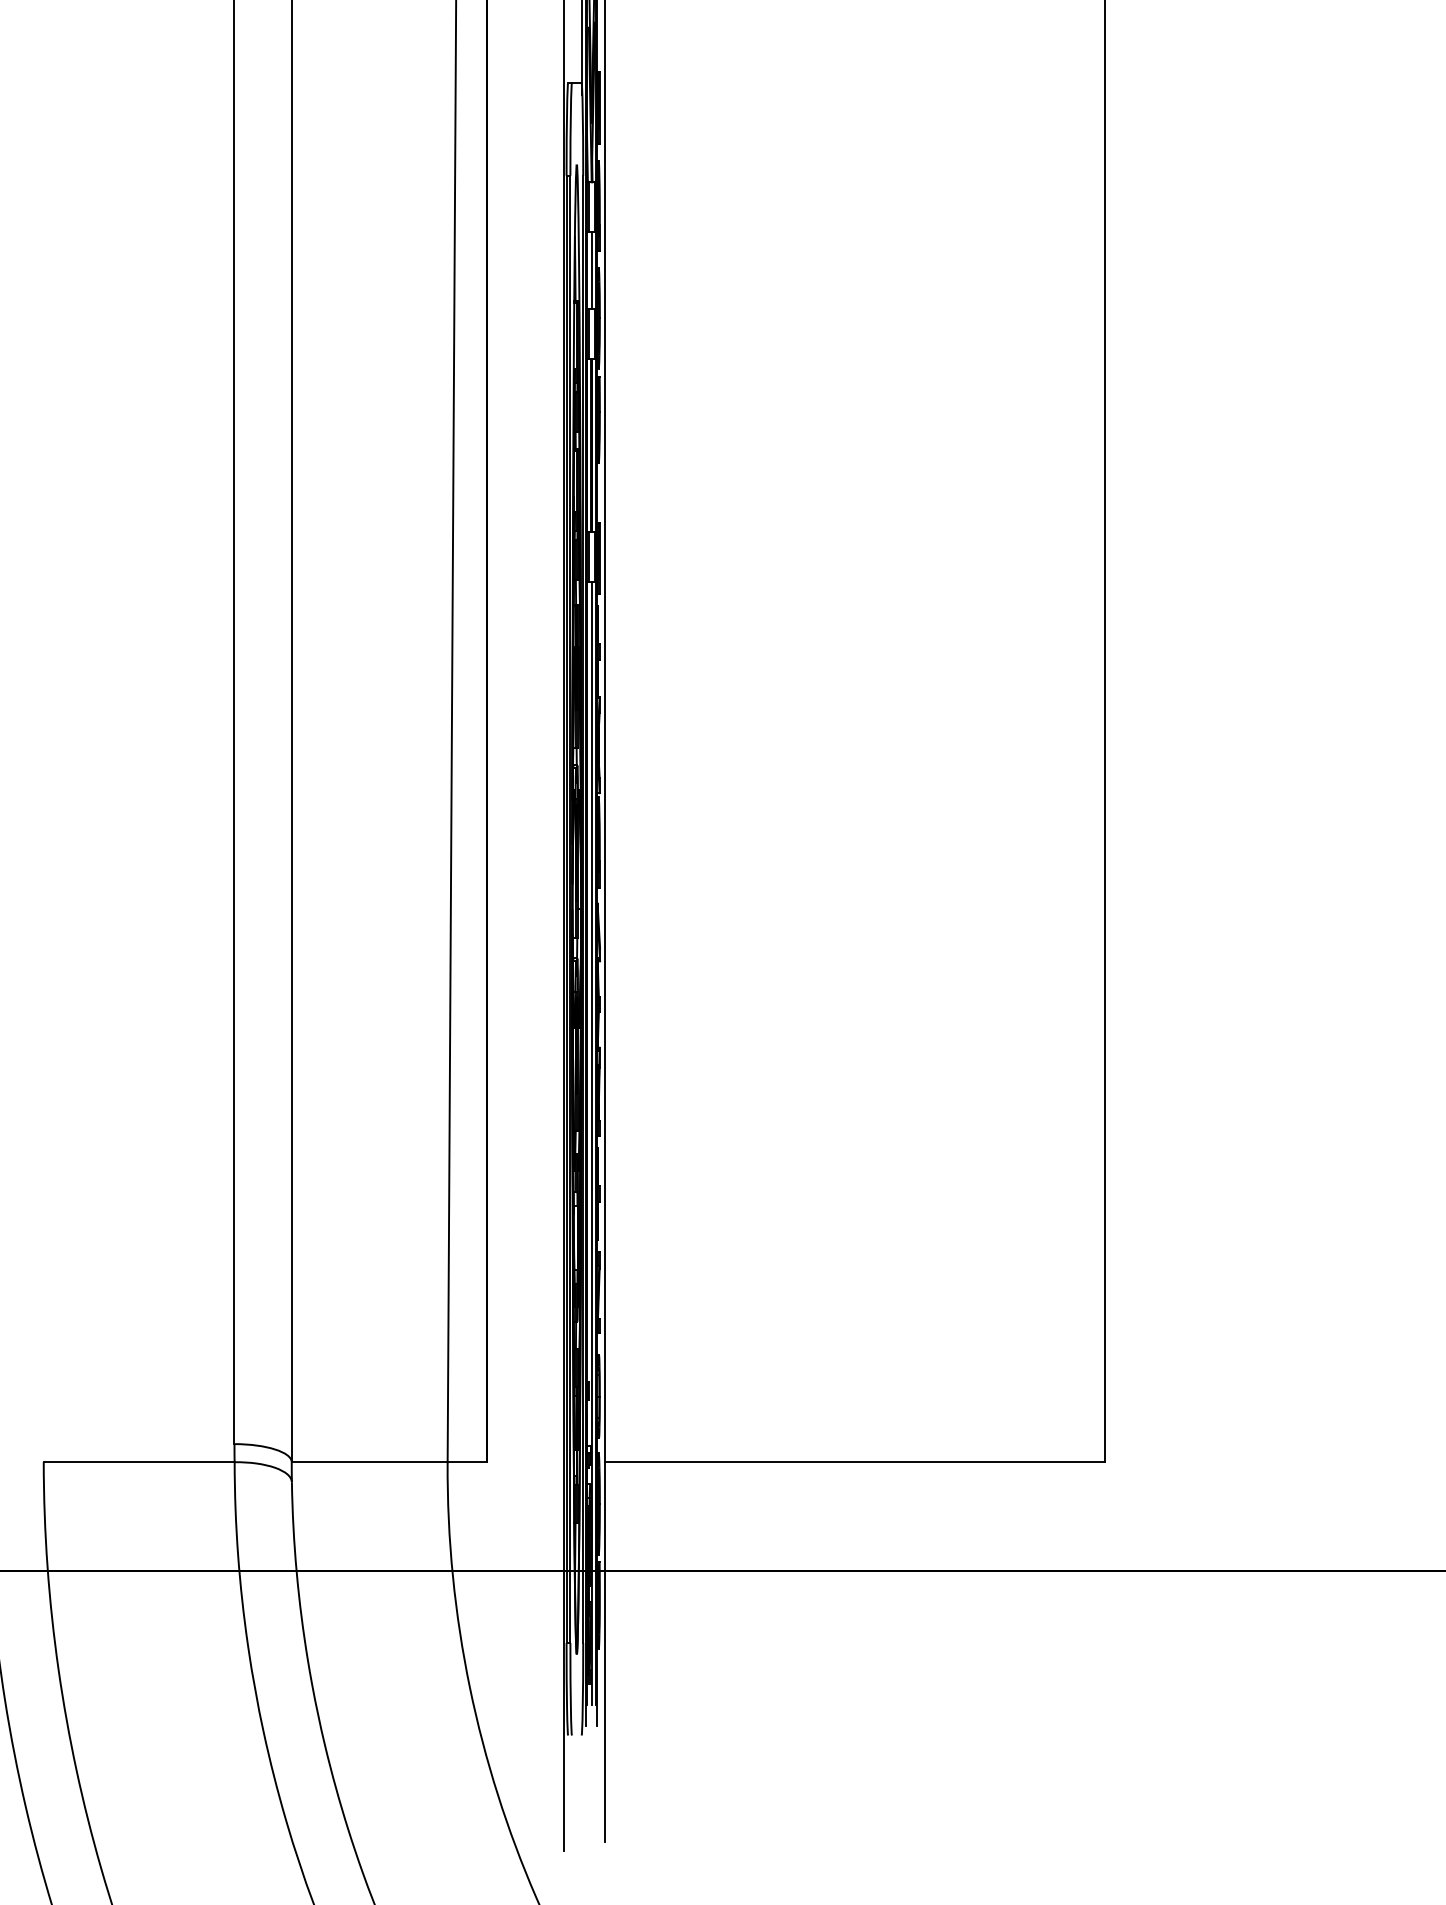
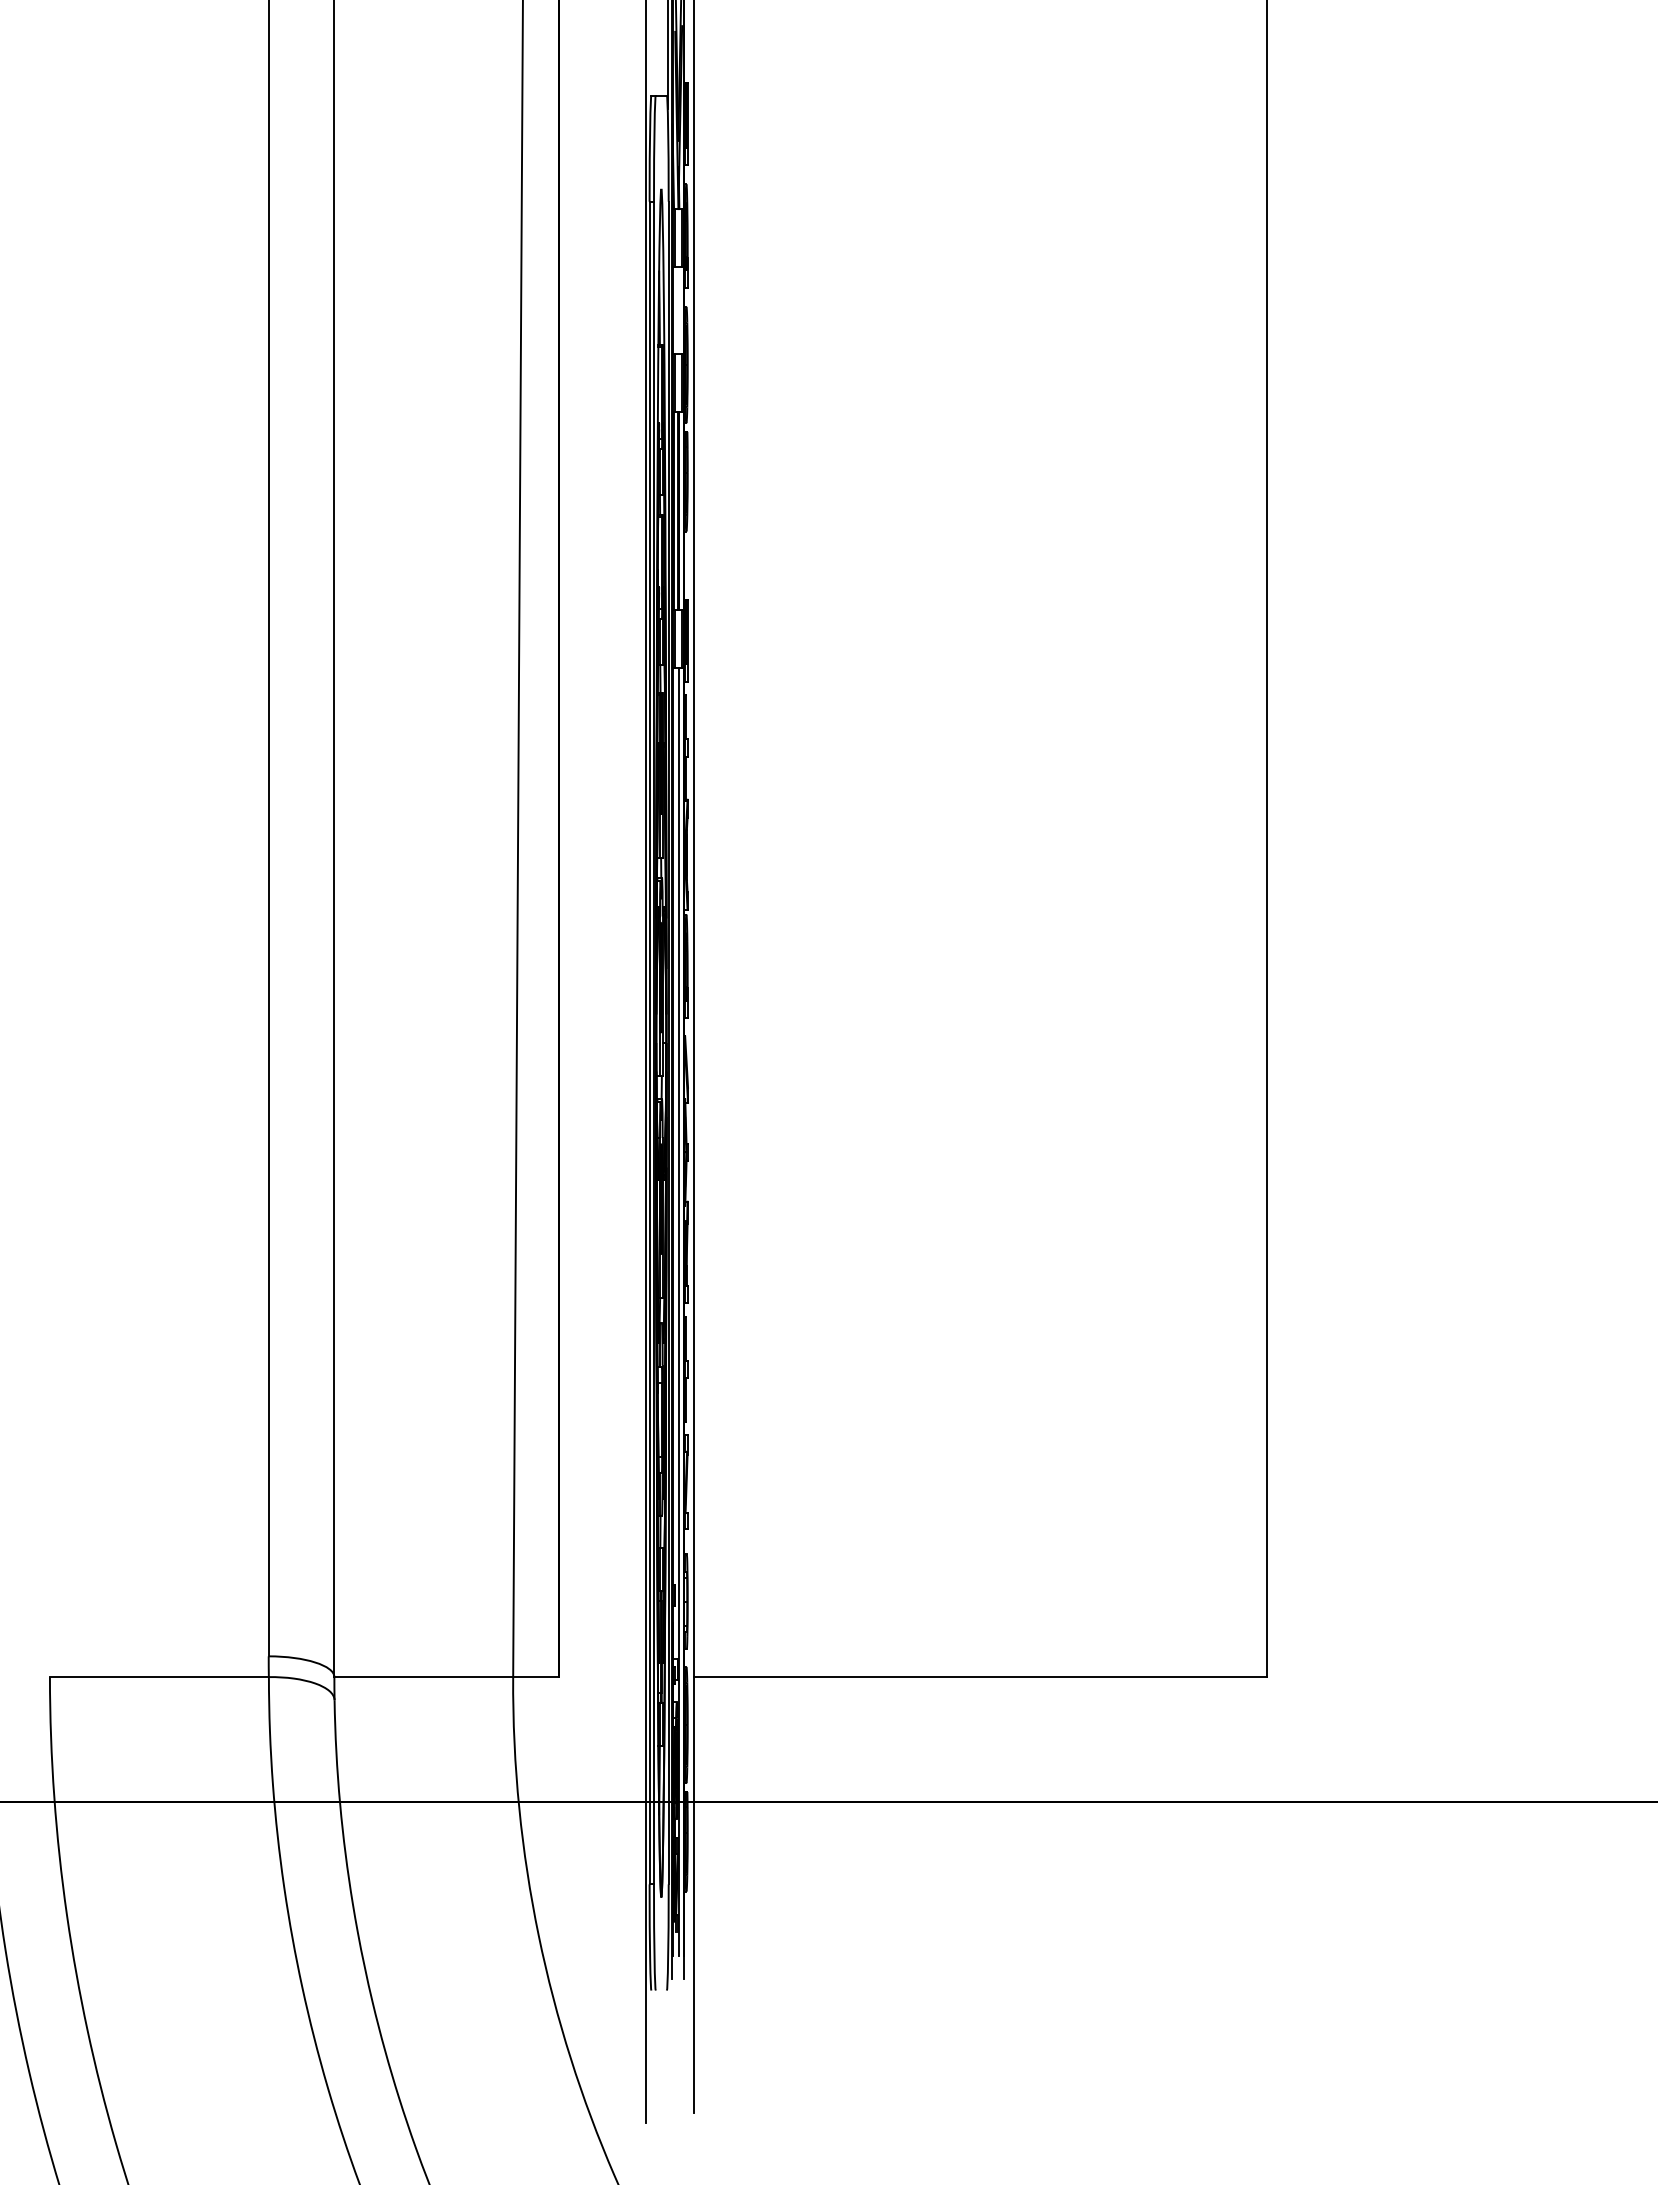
line: (592, 270) -> (679, 310), removed

